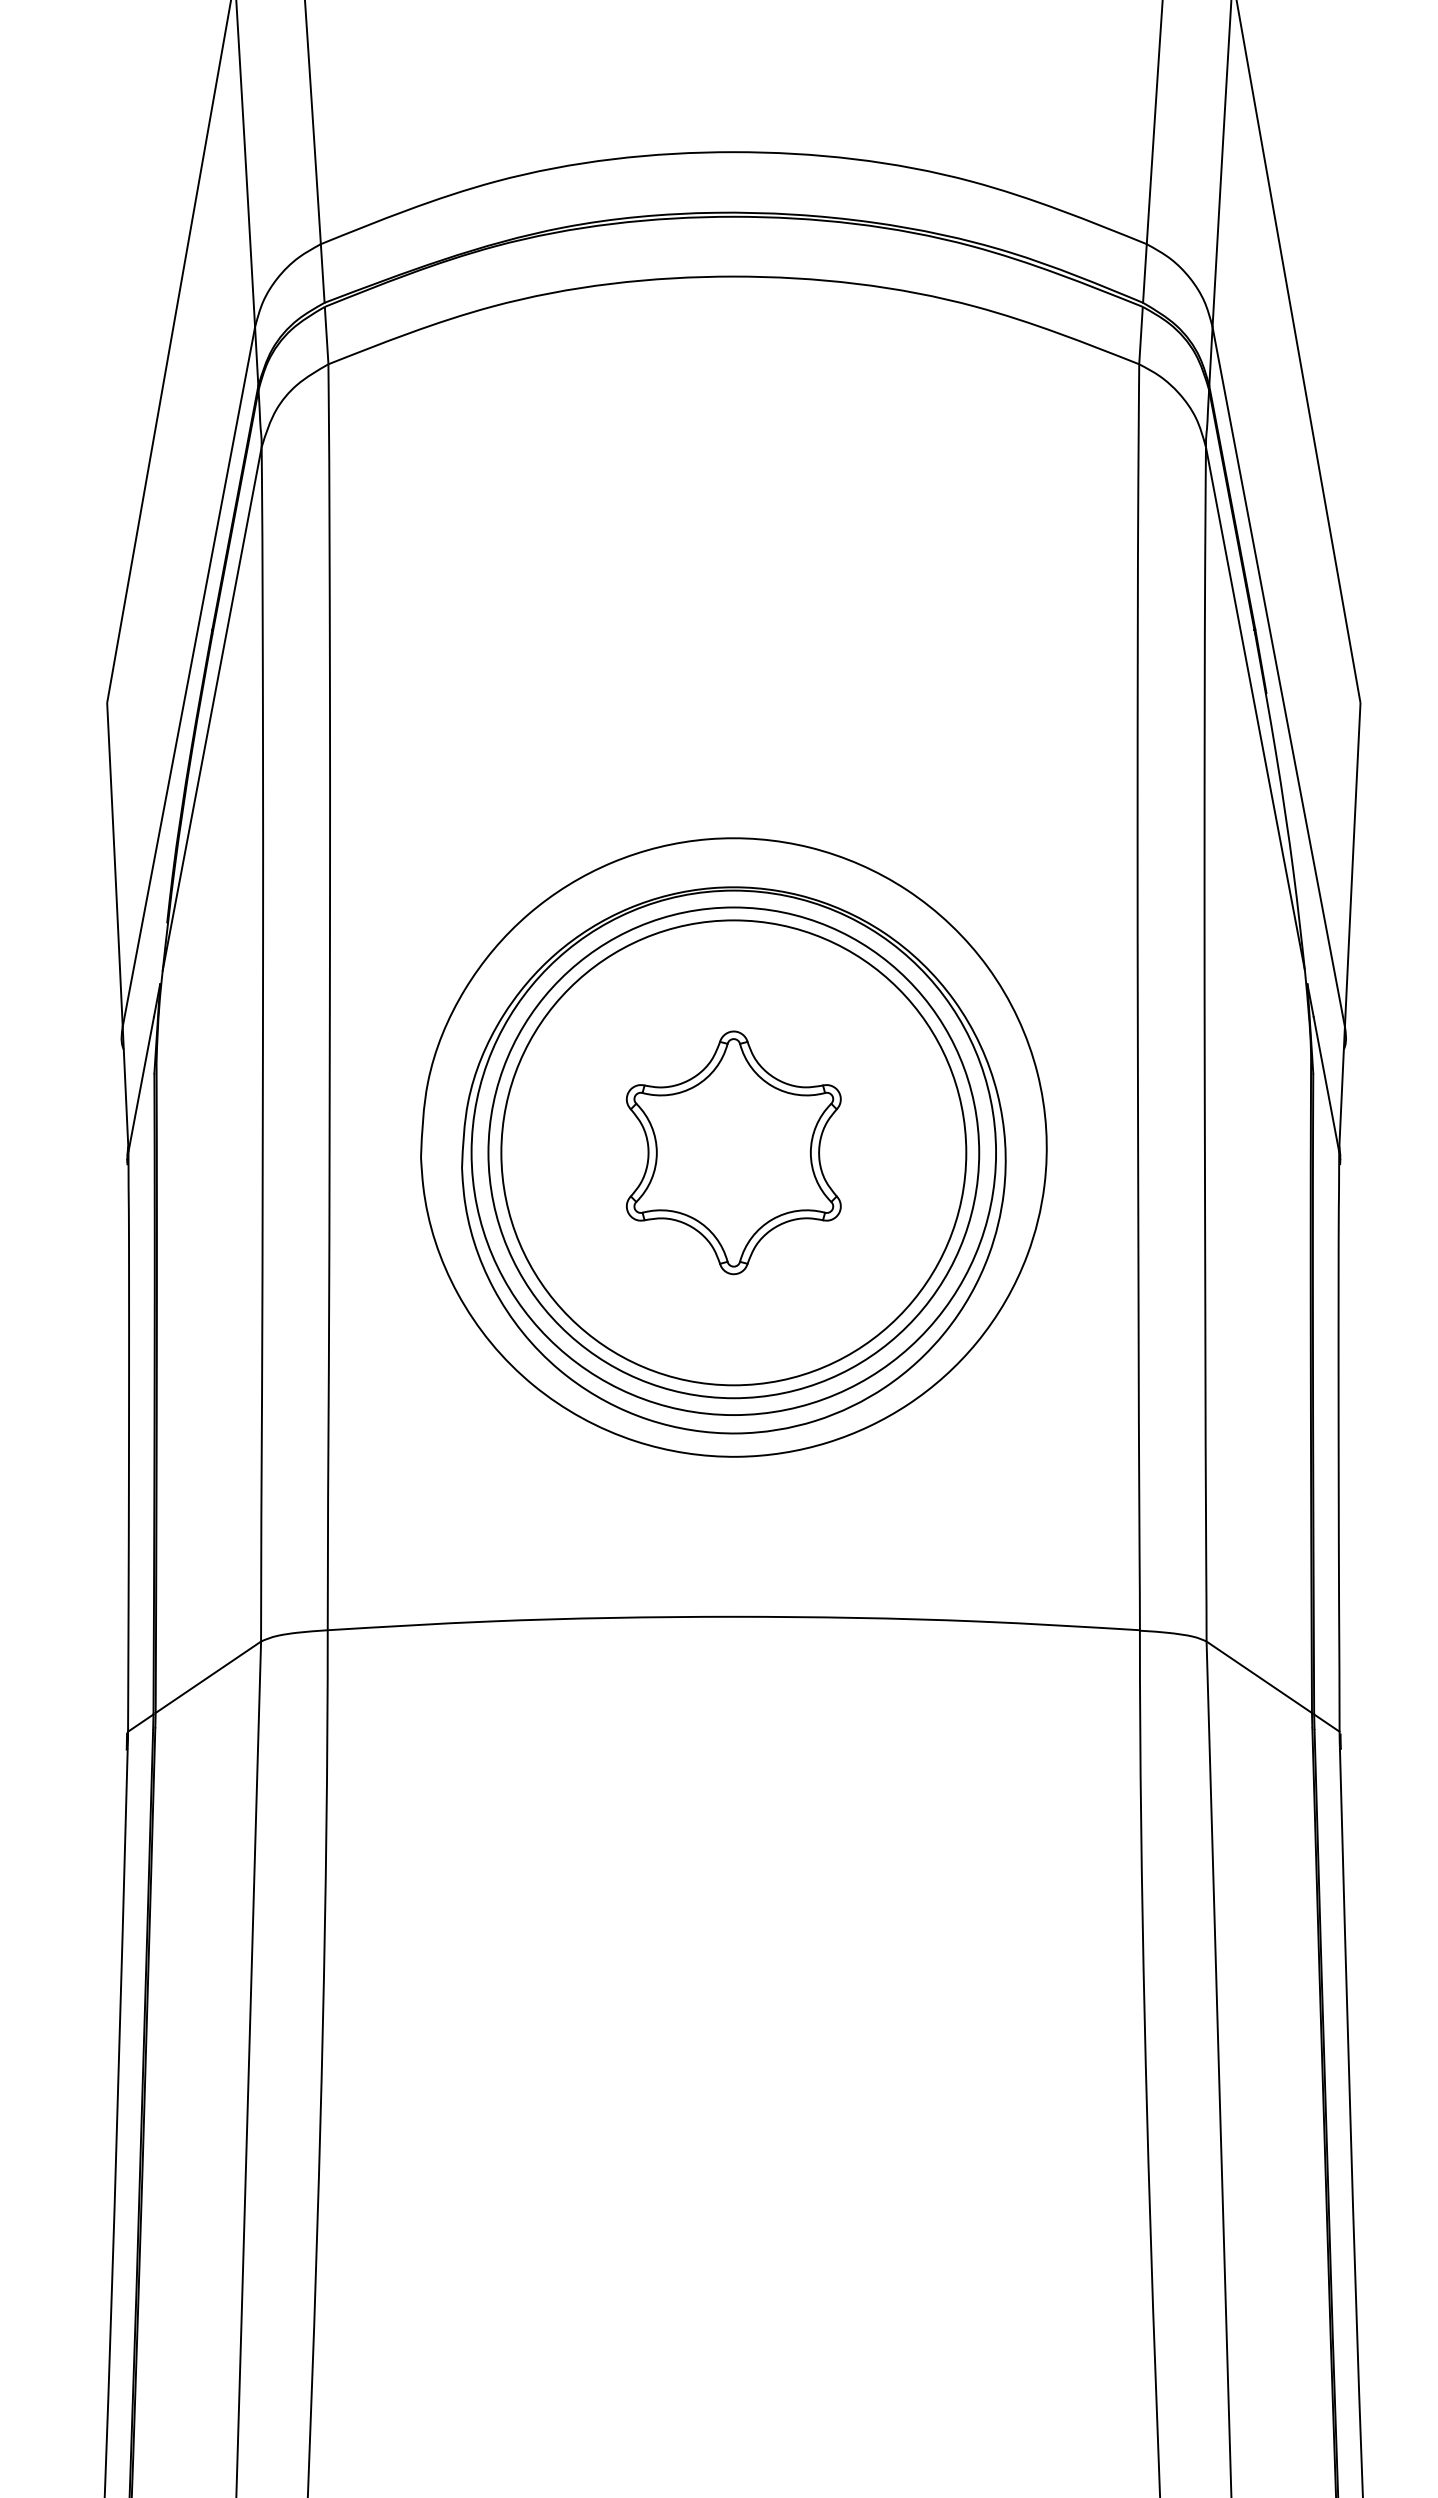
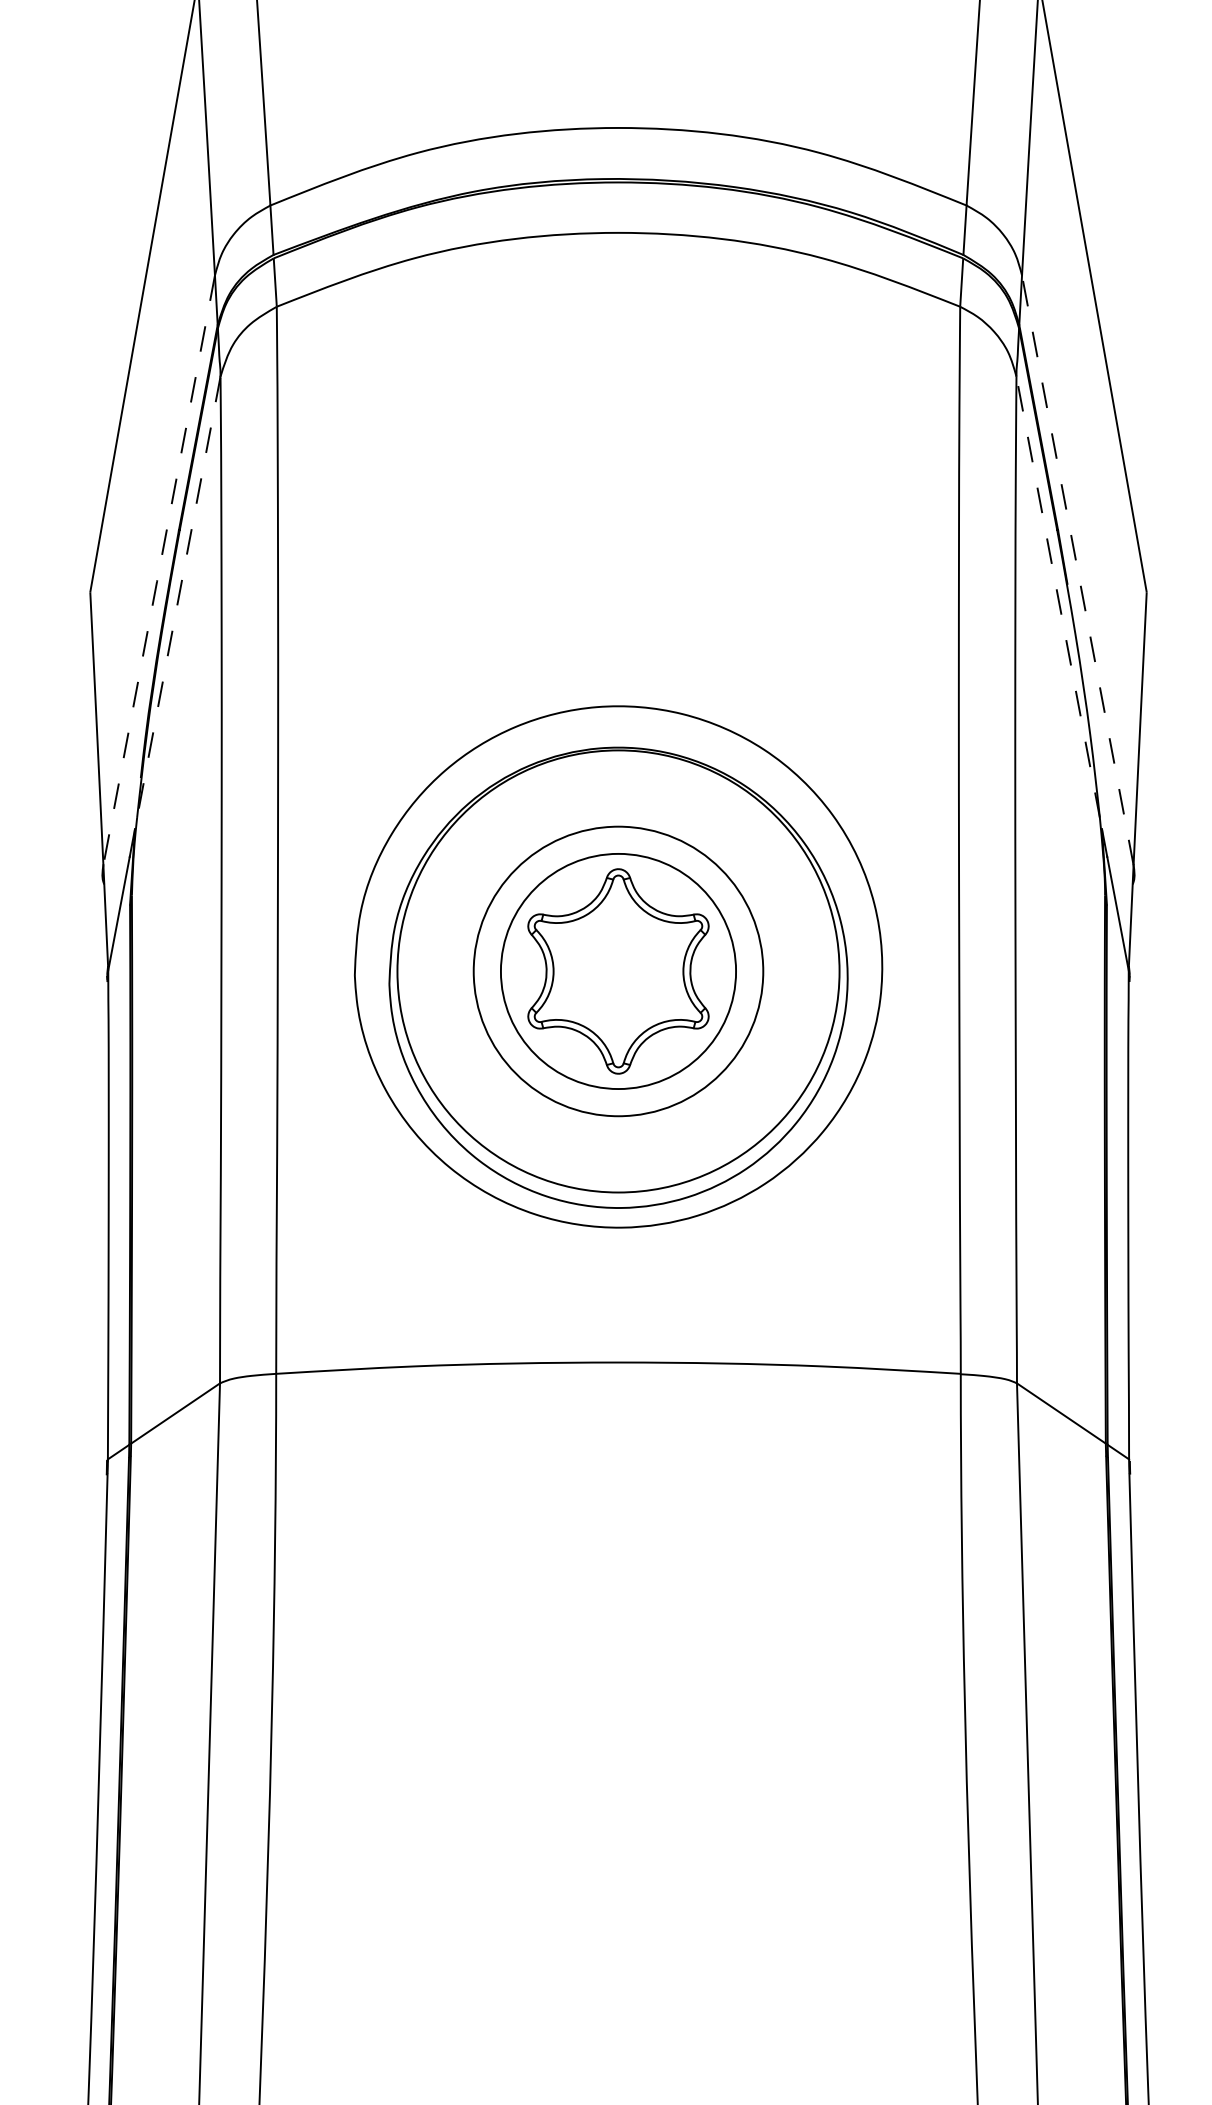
line: (188, 677) -> (158, 570), solid -> dashed
line: (1278, 677) -> (1077, 570), solid -> dashed
line: (212, 709) -> (179, 597), solid -> dashed
line: (1255, 709) -> (1058, 597), solid -> dashed
circle: (733, 1152) -> (618, 971), size x0.6
circle: (733, 1152) -> (618, 971), size x0.7

